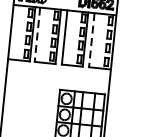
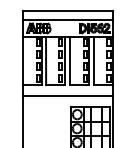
line: (37, 35) -> (46, 61), dashed -> solid
line: (92, 40) -> (94, 61), dashed -> solid
line: (57, 77) -> (67, 96), added

